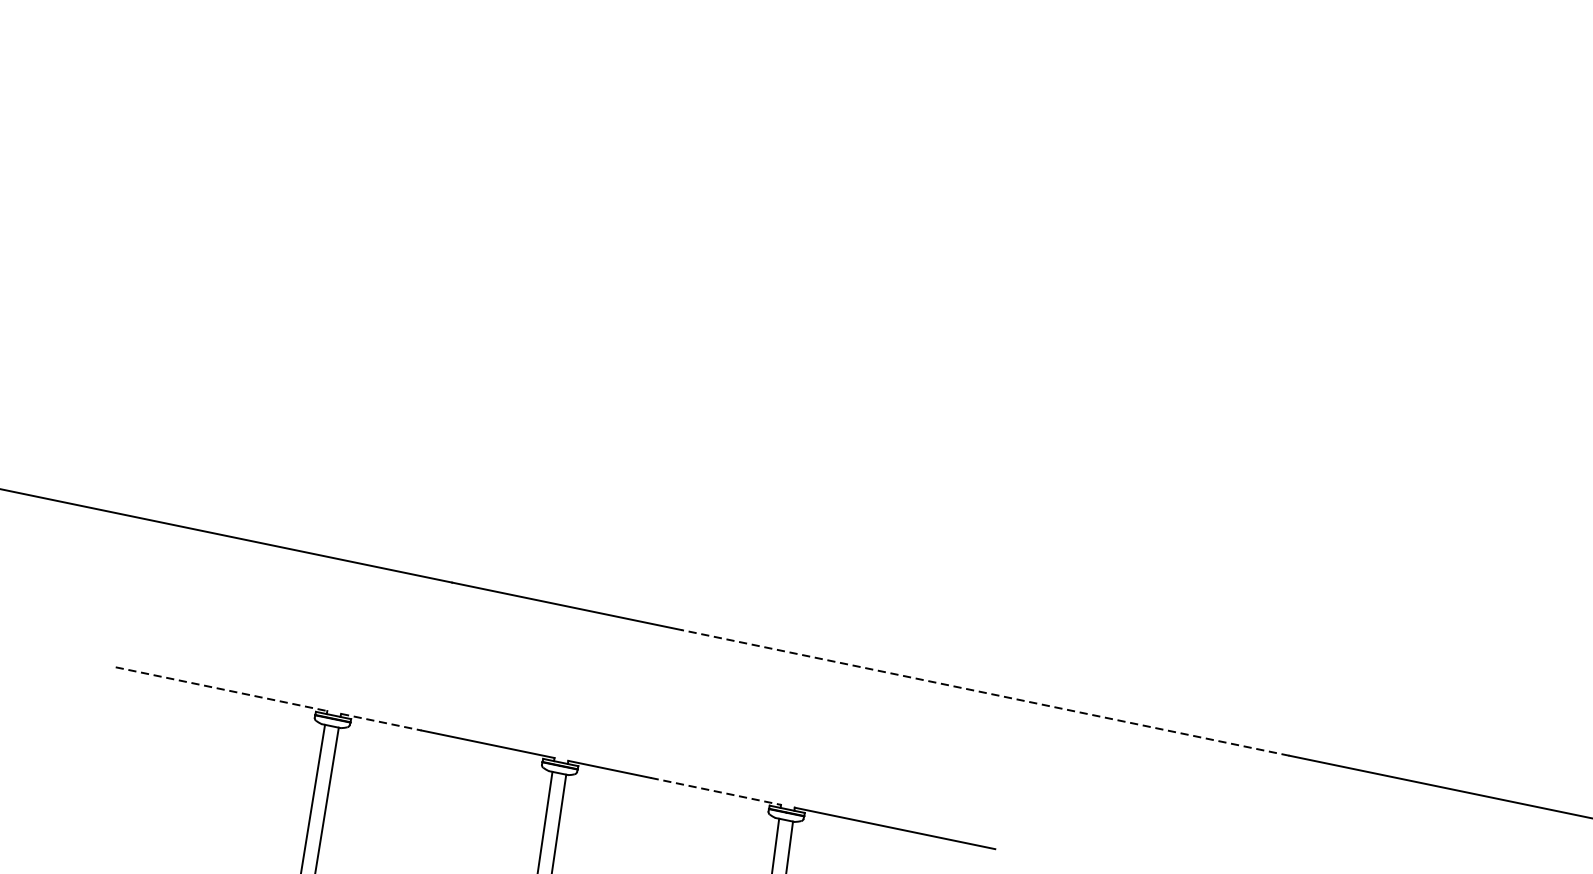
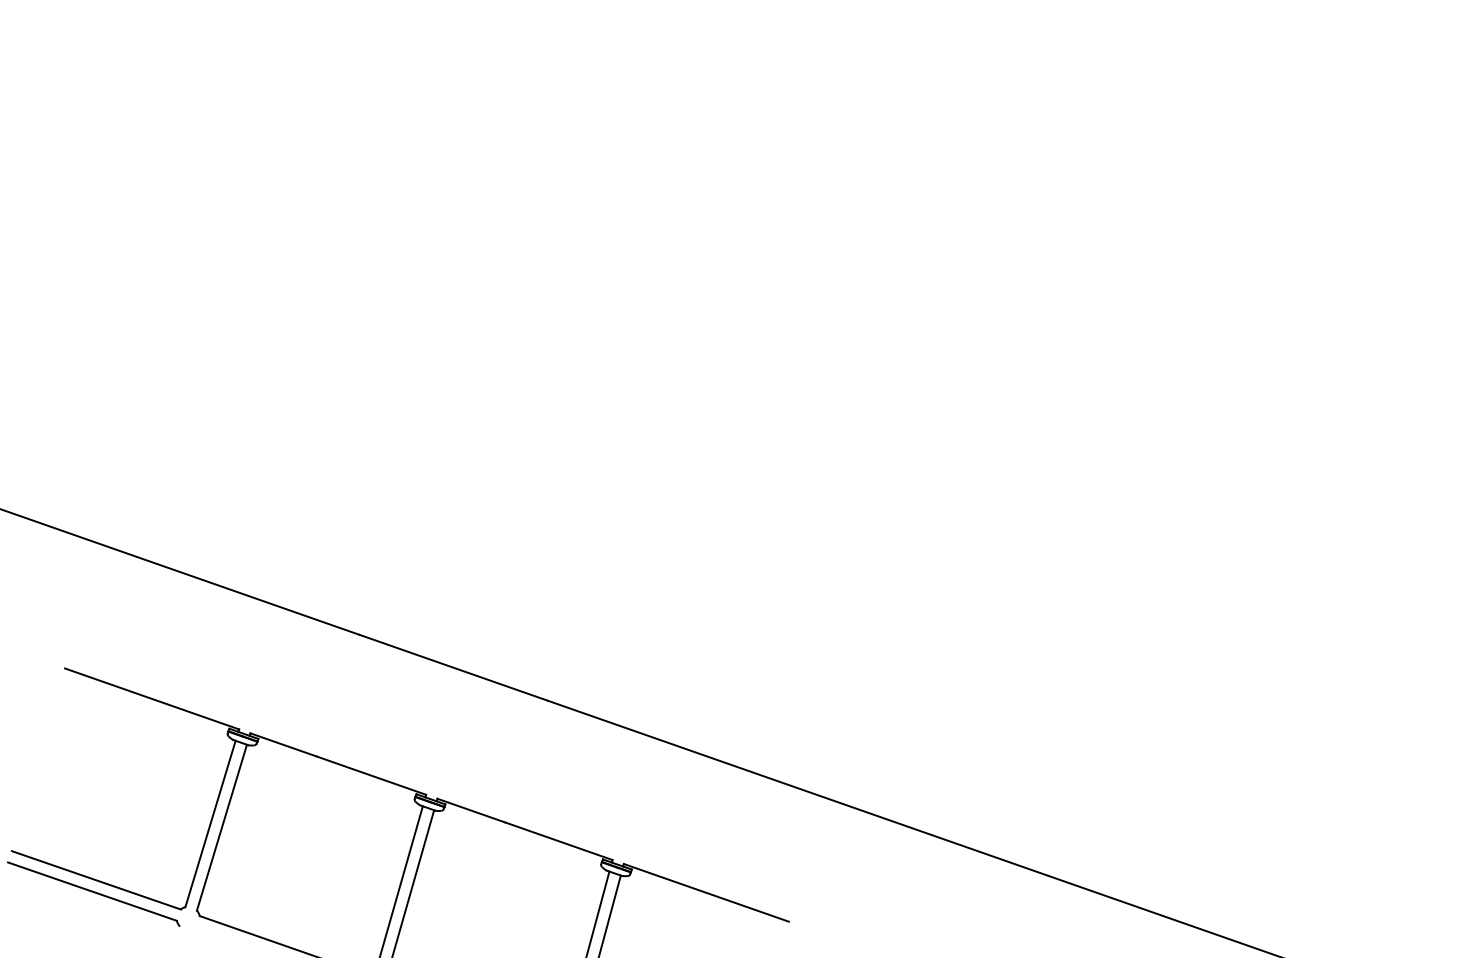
line: (222, 689) -> (152, 699), dashed -> solid
line: (984, 693) -> (797, 788), dashed -> solid
line: (382, 722) -> (284, 745), dashed -> solid
line: (715, 791) -> (558, 841), dashed -> solid

